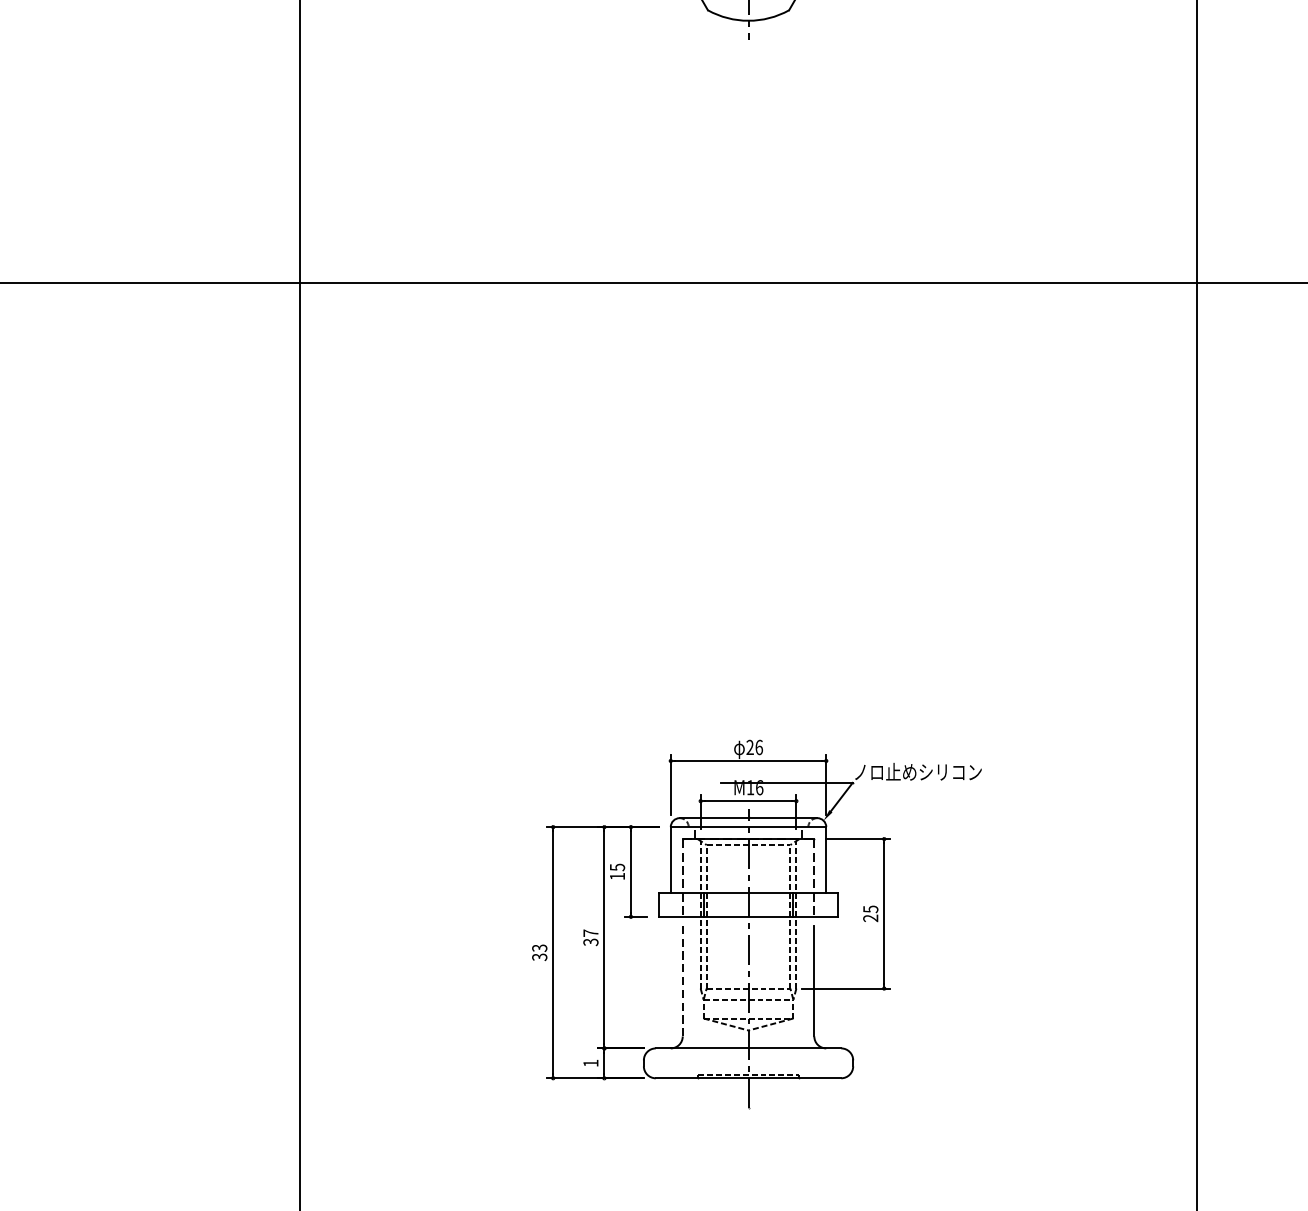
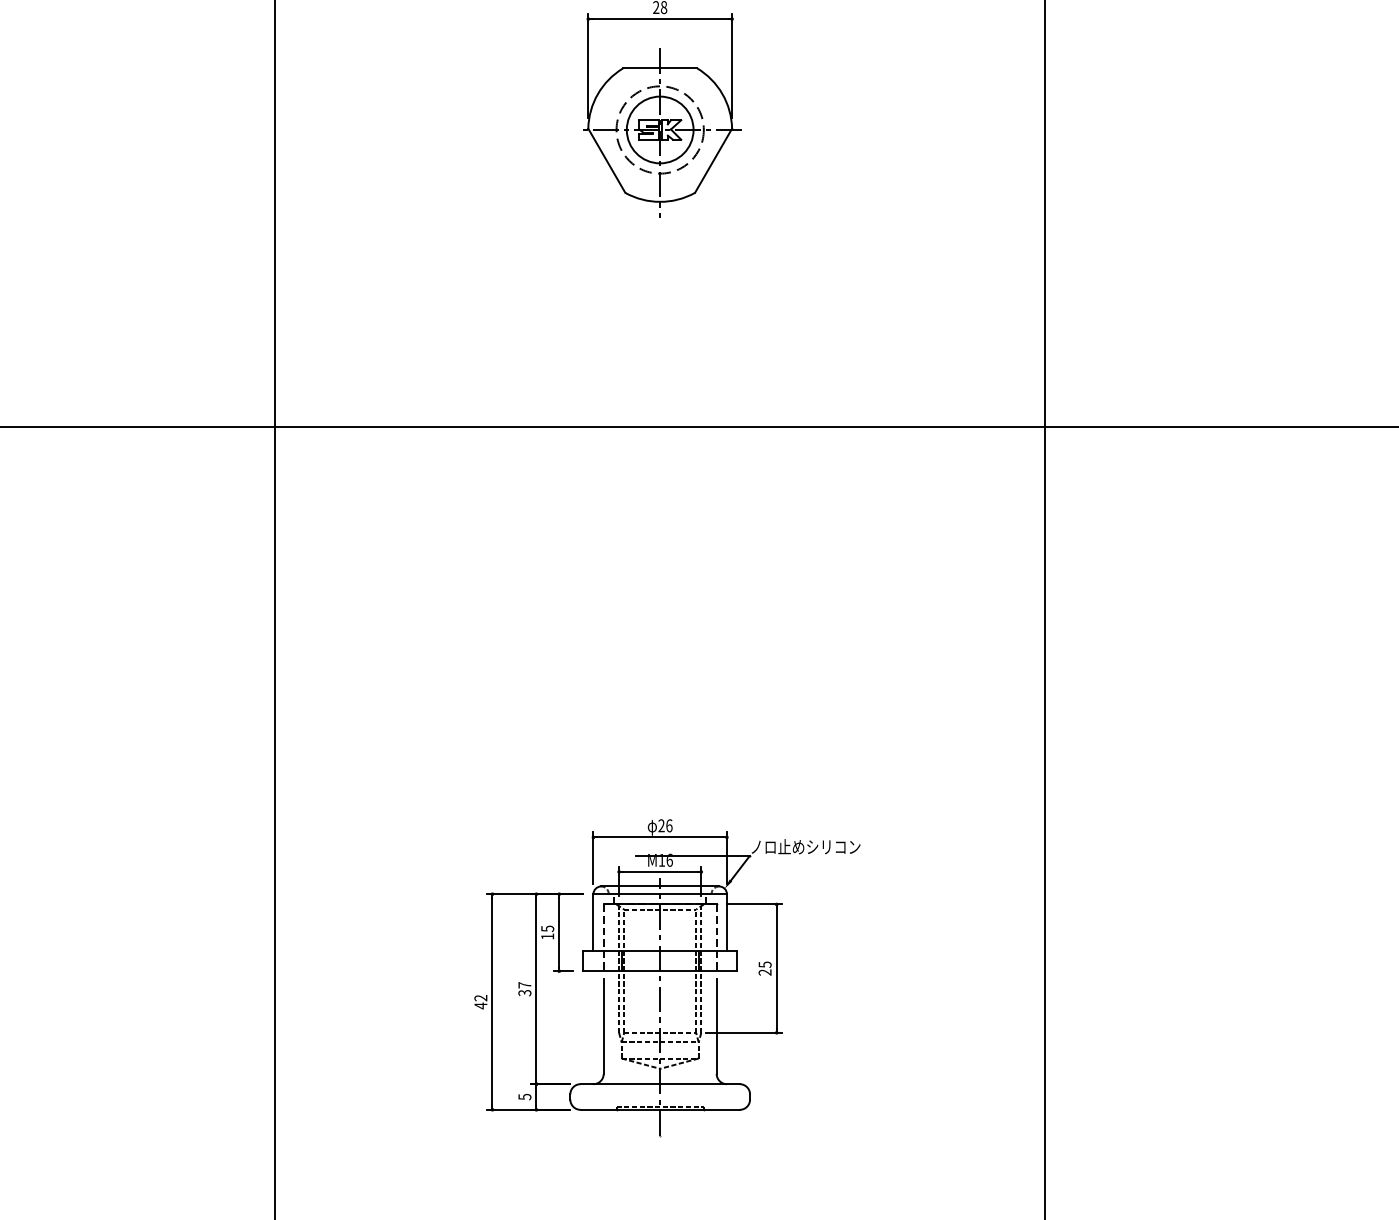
text: (539, 953) -> (480, 1002), 33 -> 42
line: (682, 980) -> (603, 1025), dashed -> solid
text: (590, 1062) -> (524, 1096), 1 -> 5

